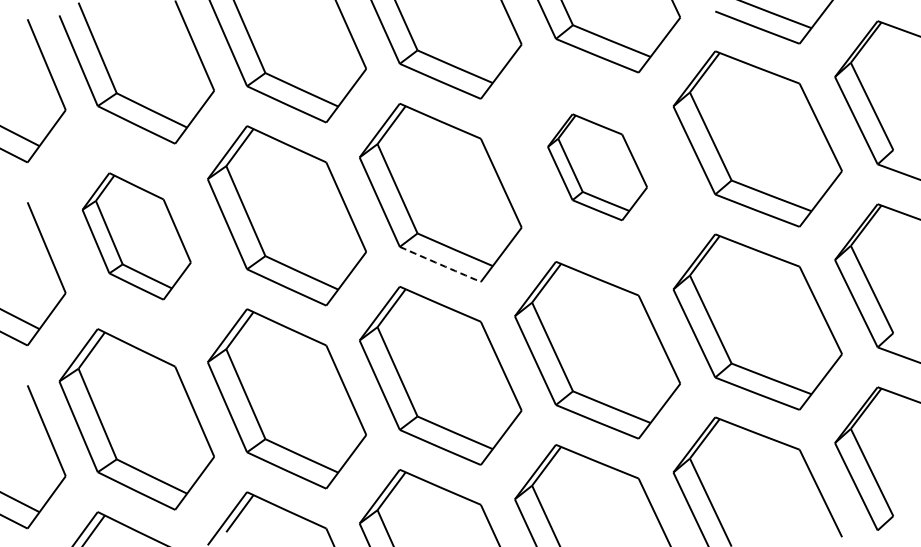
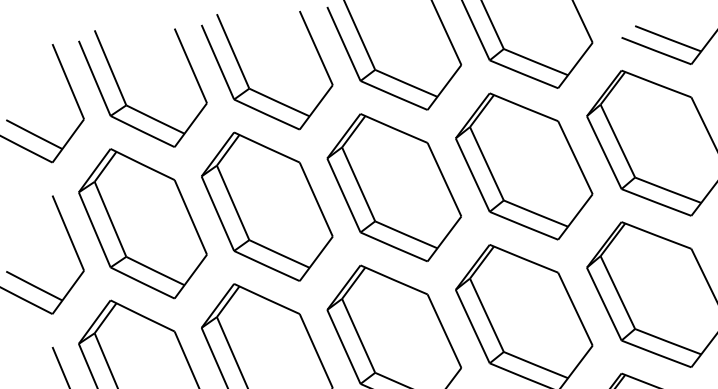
part: (597, 167) -> (524, 166), size x1.67
part: (136, 236) -> (142, 223), size x1.43
arc: (440, 264) -> (394, 247), dashed -> solid

